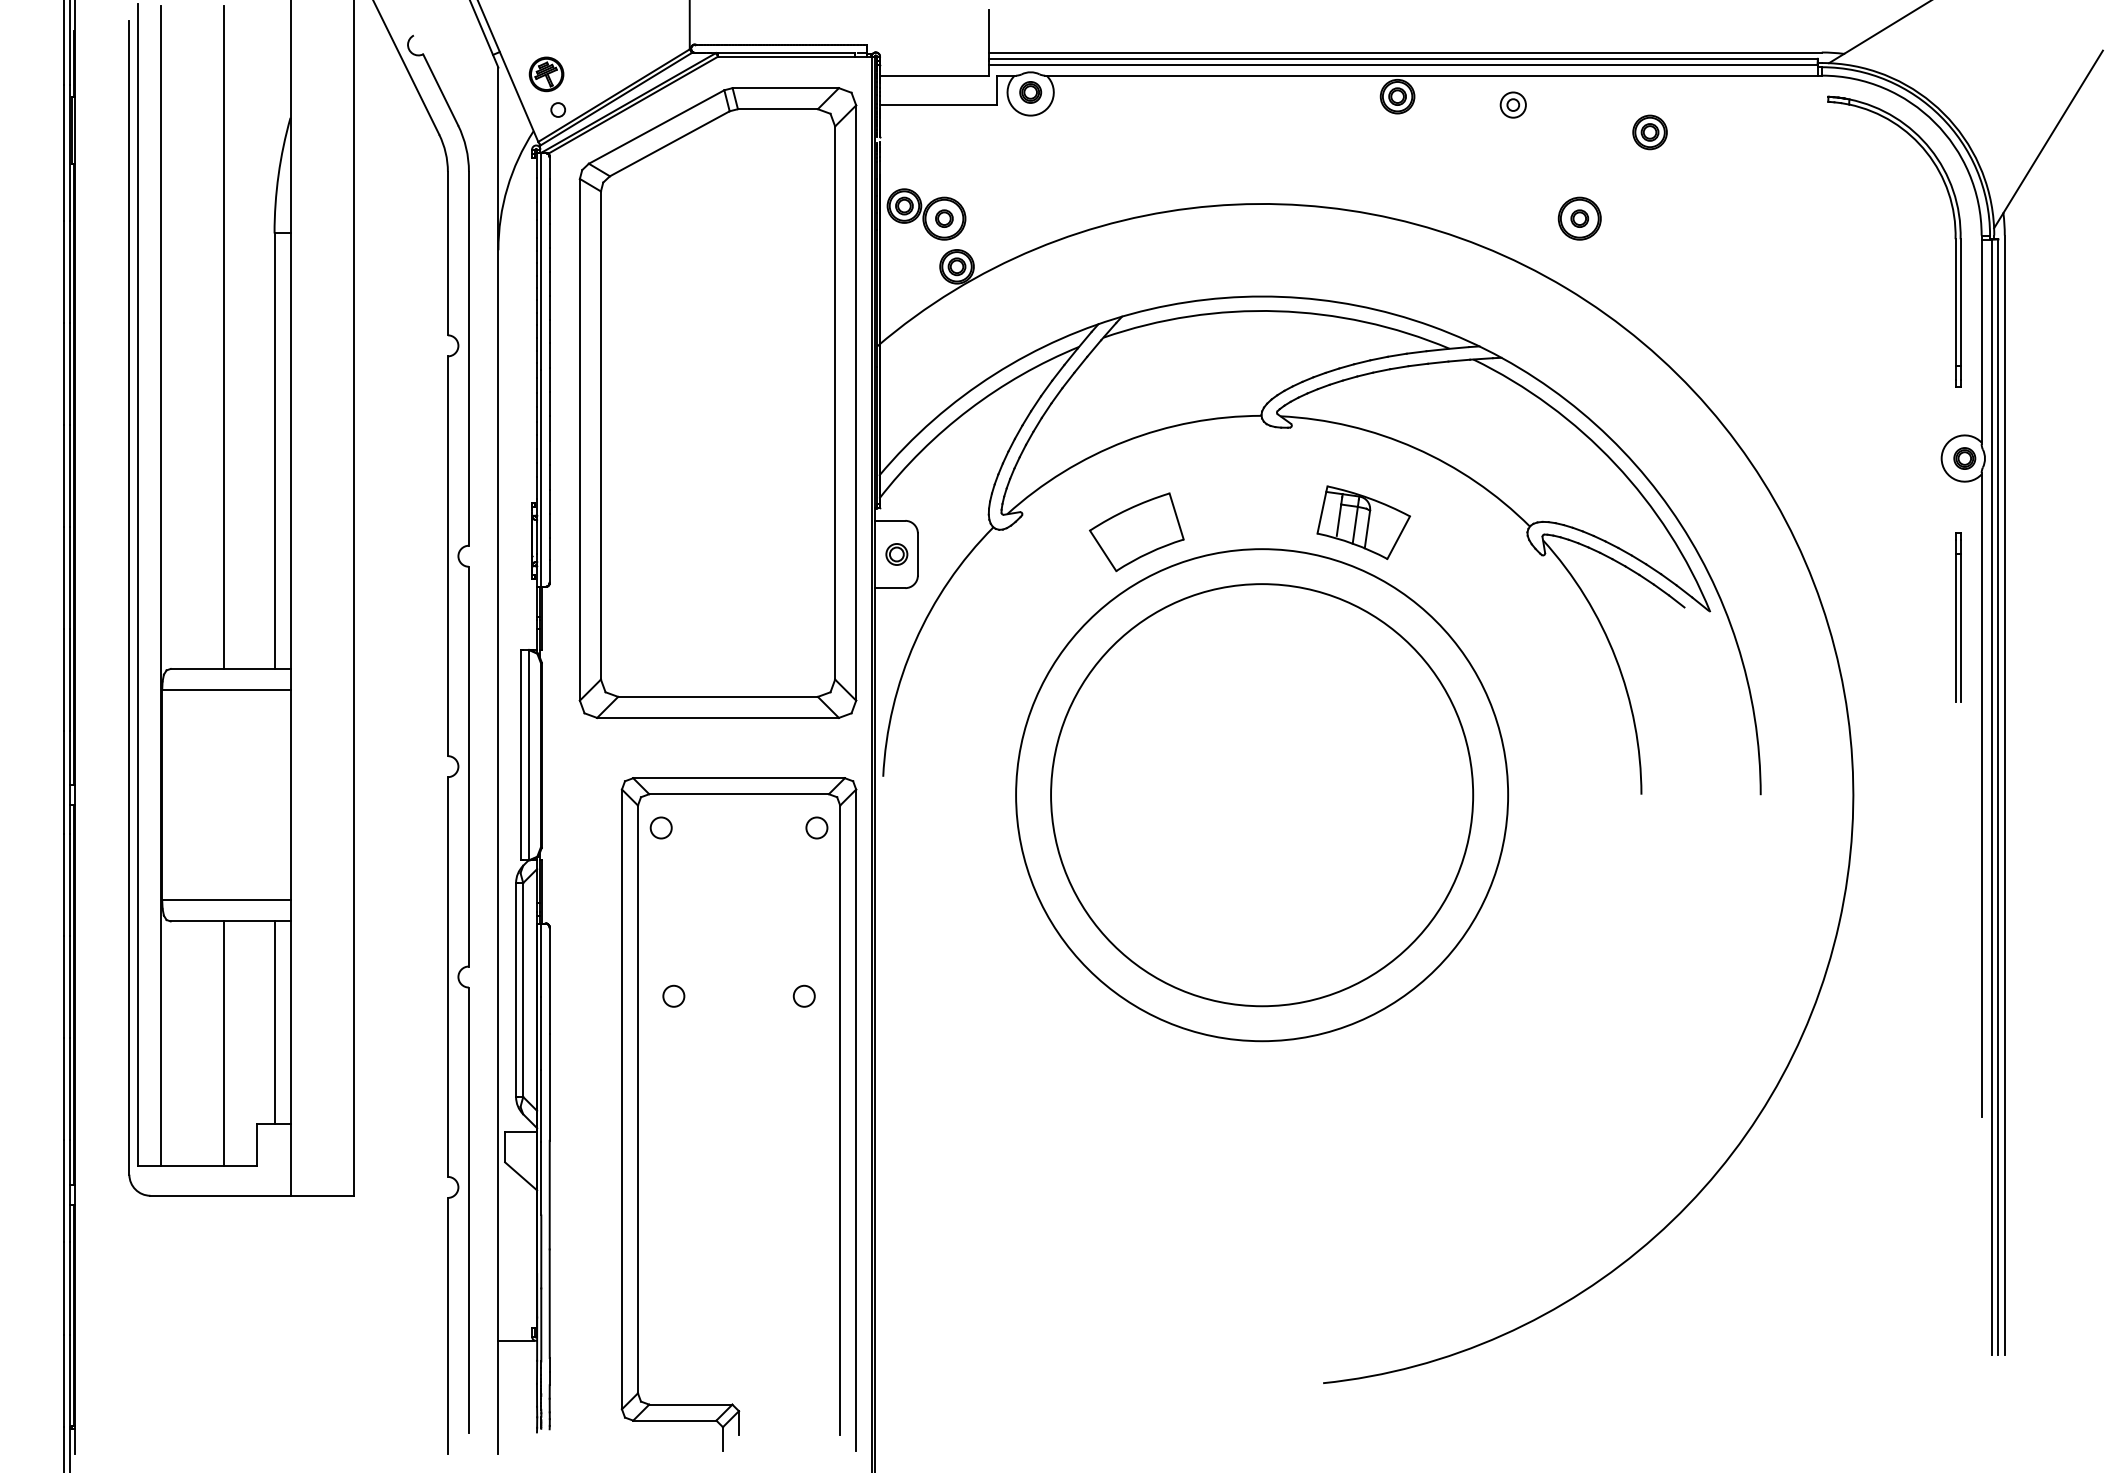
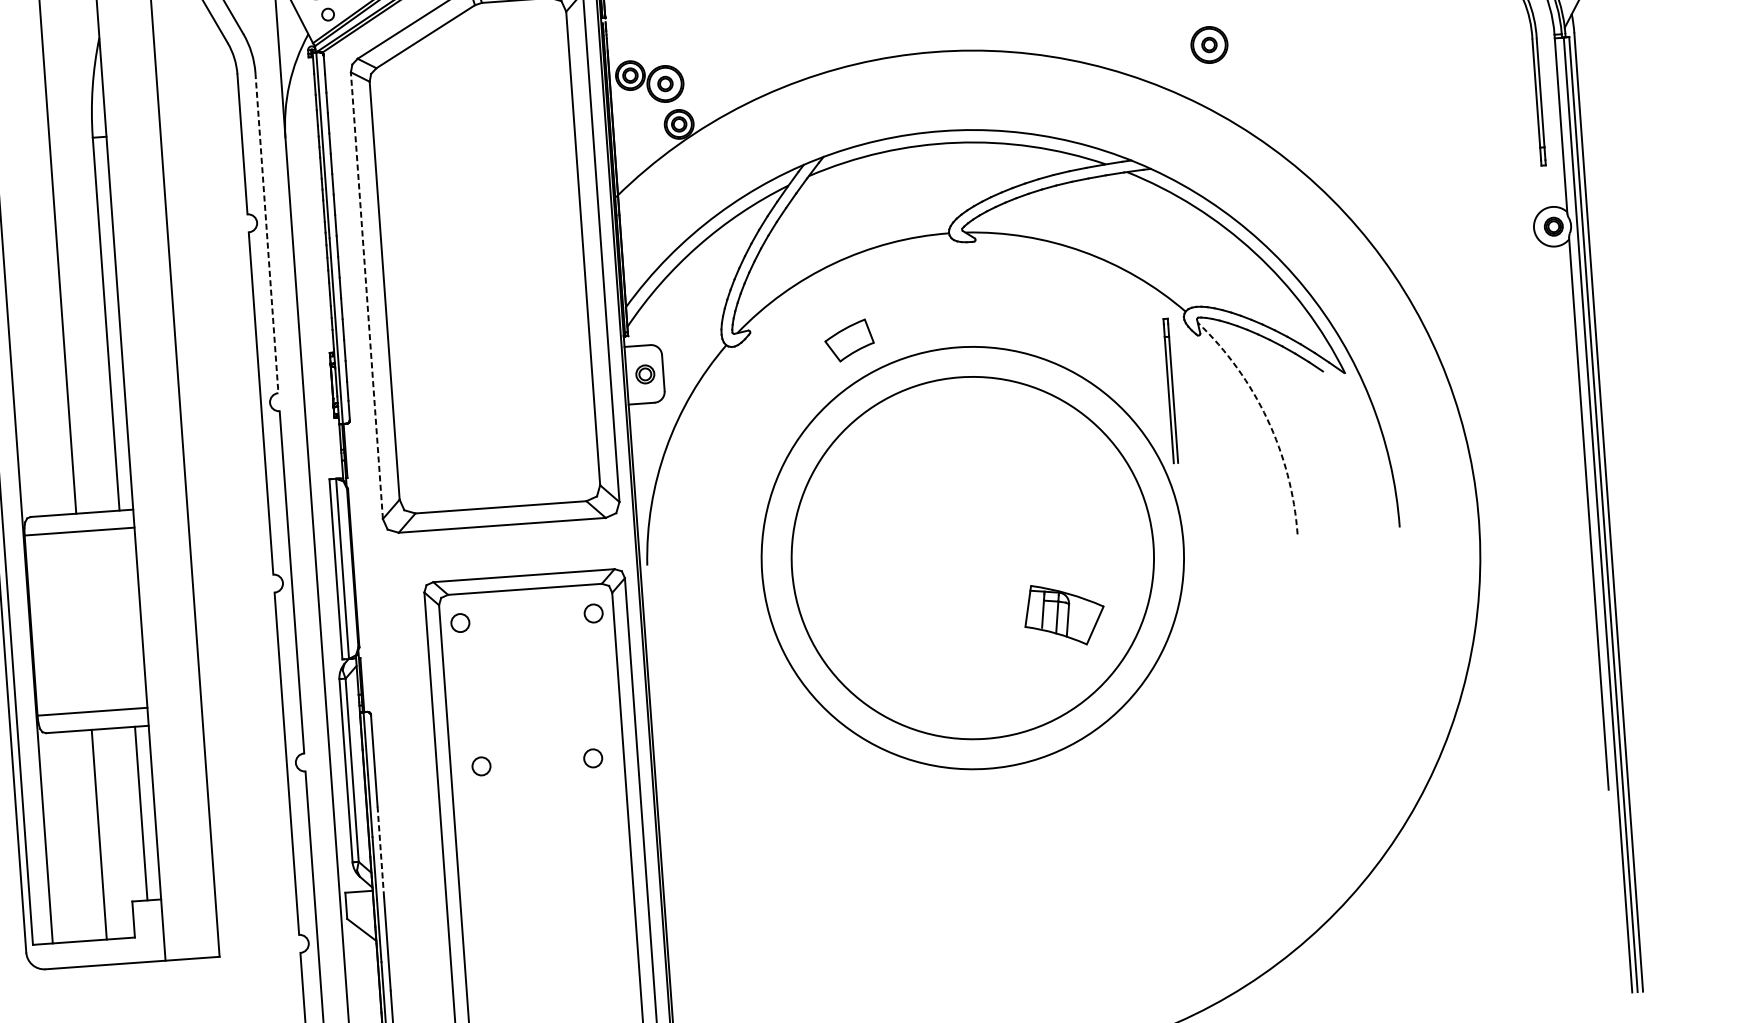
line: (468, 358) -> (266, 232), solid -> dashed
line: (579, 439) -> (366, 295), solid -> dashed
part: (1363, 522) -> (1064, 614), moved
part: (1136, 532) -> (849, 340), size x0.6
part: (1958, 617) -> (1171, 390), moved
arc: (1615, 658) -> (1267, 419), solid -> dashed
line: (549, 1088) -> (380, 852), solid -> dashed

